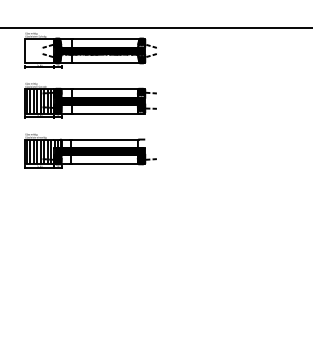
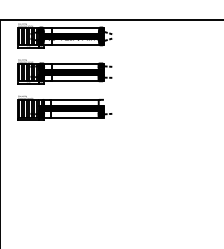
hatch: (38, 50) -> (27, 36), added

